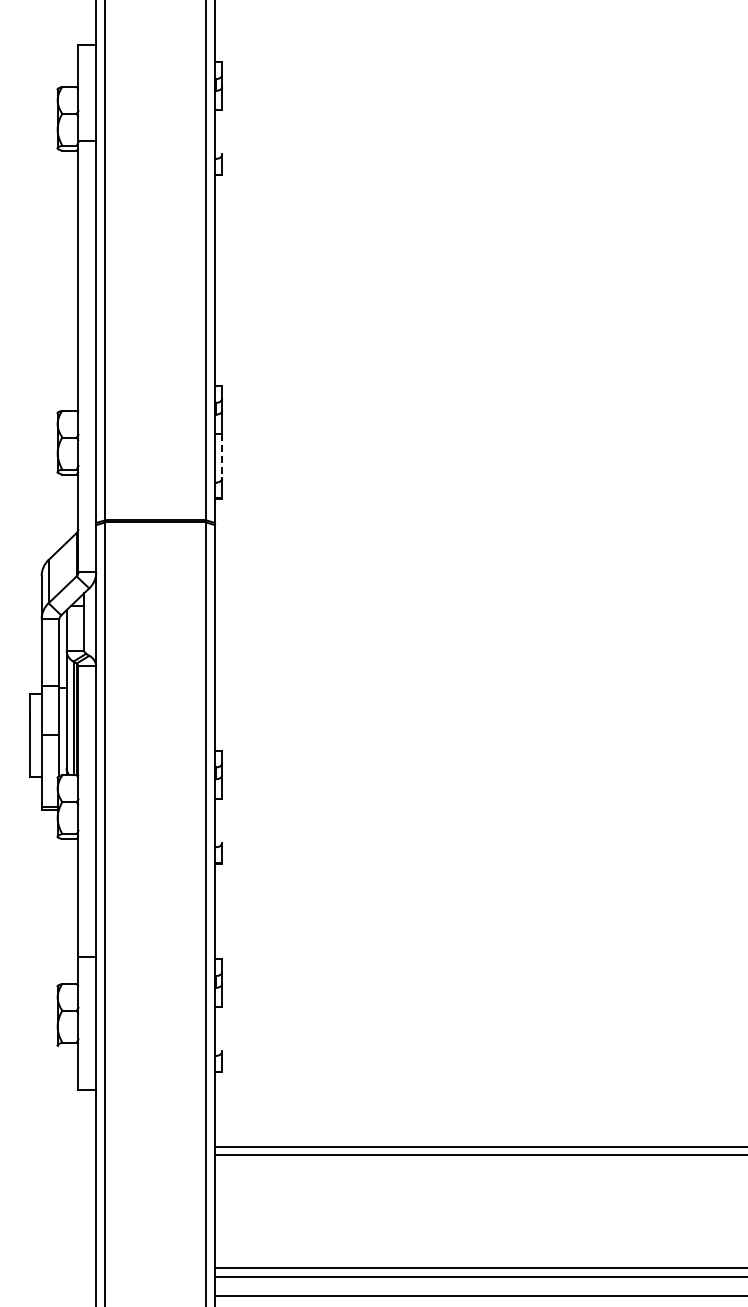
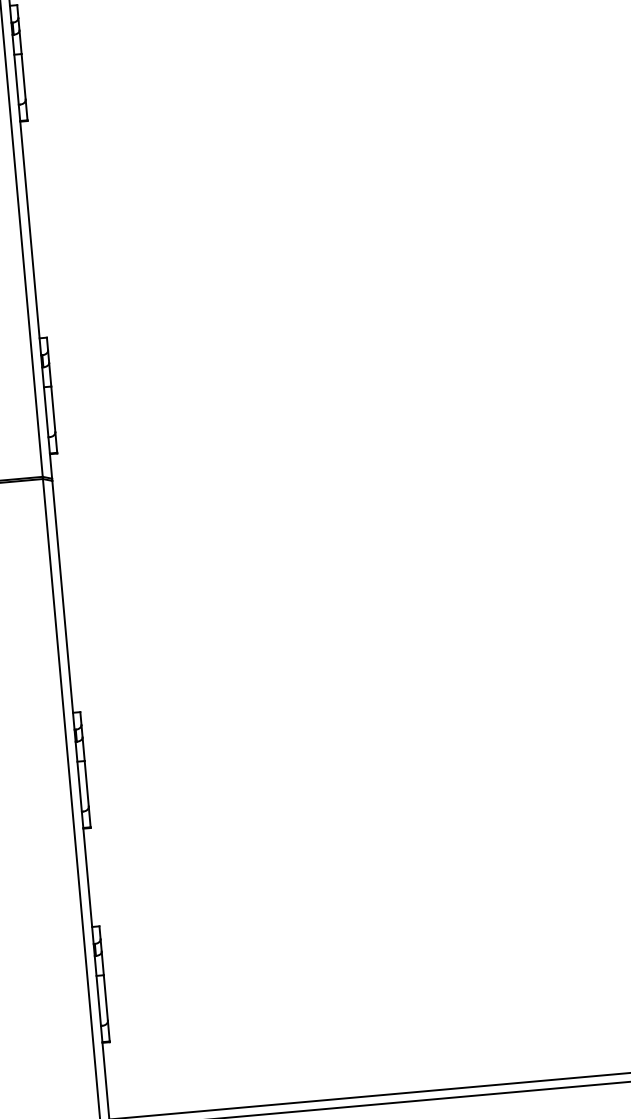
line: (222, 132) -> (24, 77), added
line: (222, 456) -> (53, 409), dashed -> solid
line: (222, 820) -> (87, 783), added
line: (222, 1029) -> (106, 998), added

